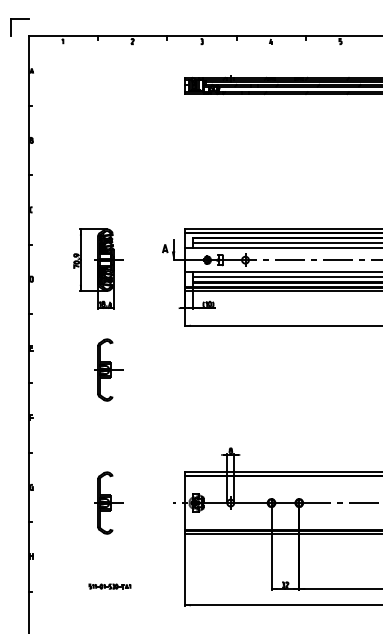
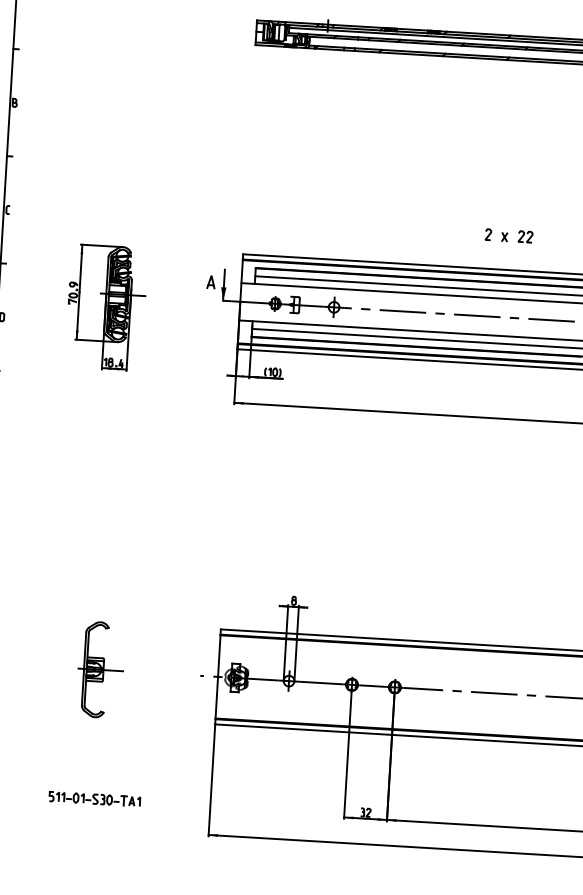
part: (355, 207) -> (508, 236), added
part: (108, 369) -> (112, 463), removed
part: (109, 586) -> (94, 798), size x1.43

